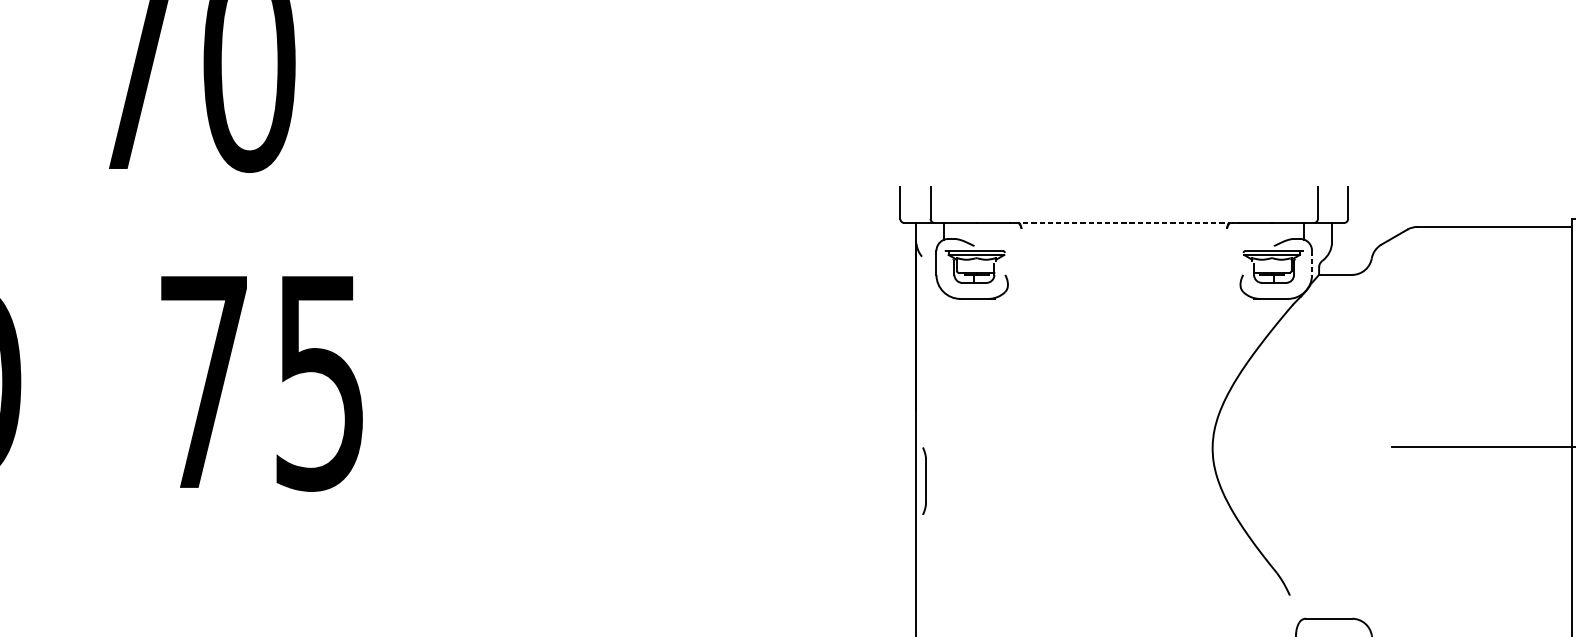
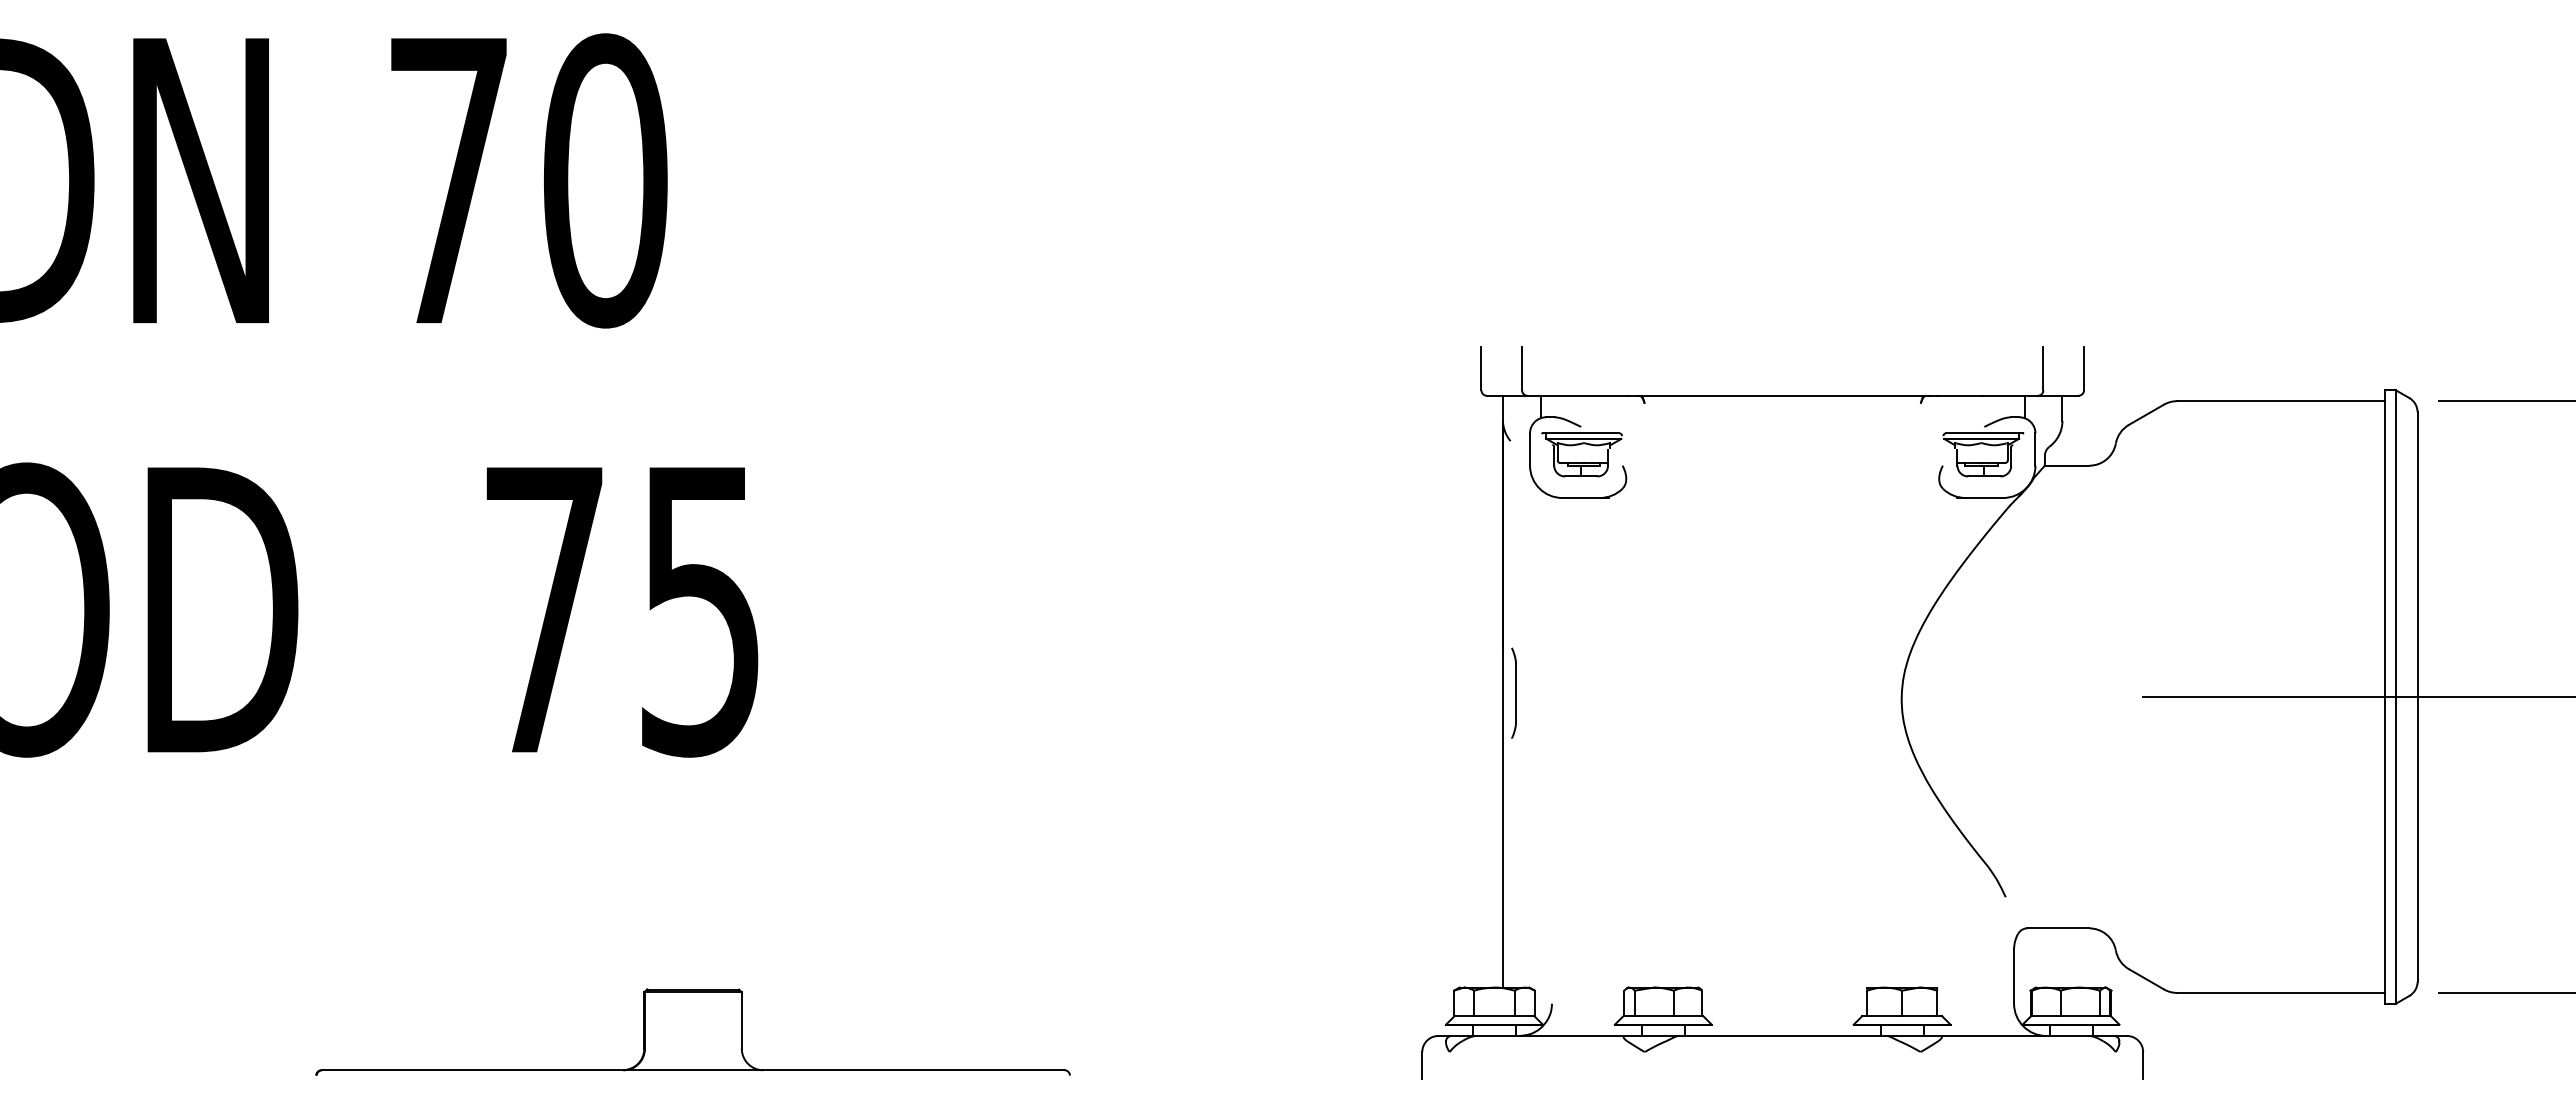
line: (1124, 222) -> (1782, 395), dashed -> solid
line: (1312, 263) -> (2035, 450), dashed -> solid
part: (924, 480) -> (1513, 692), moved

